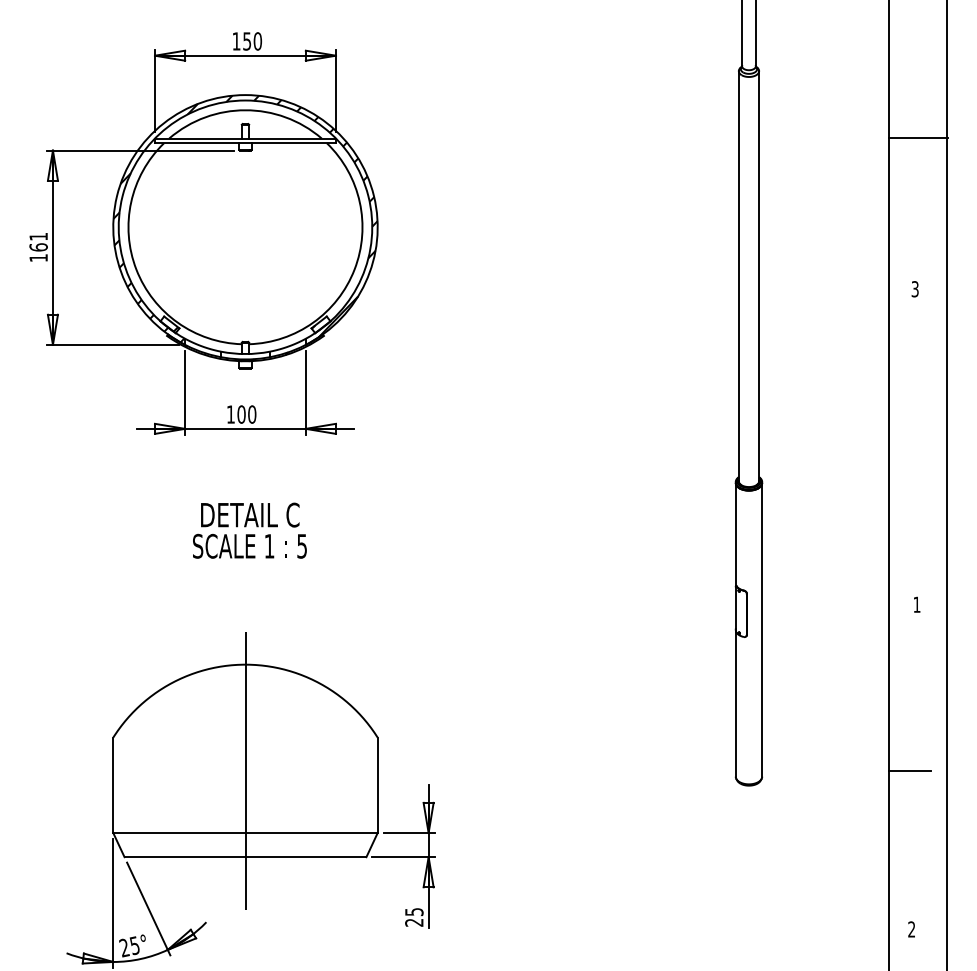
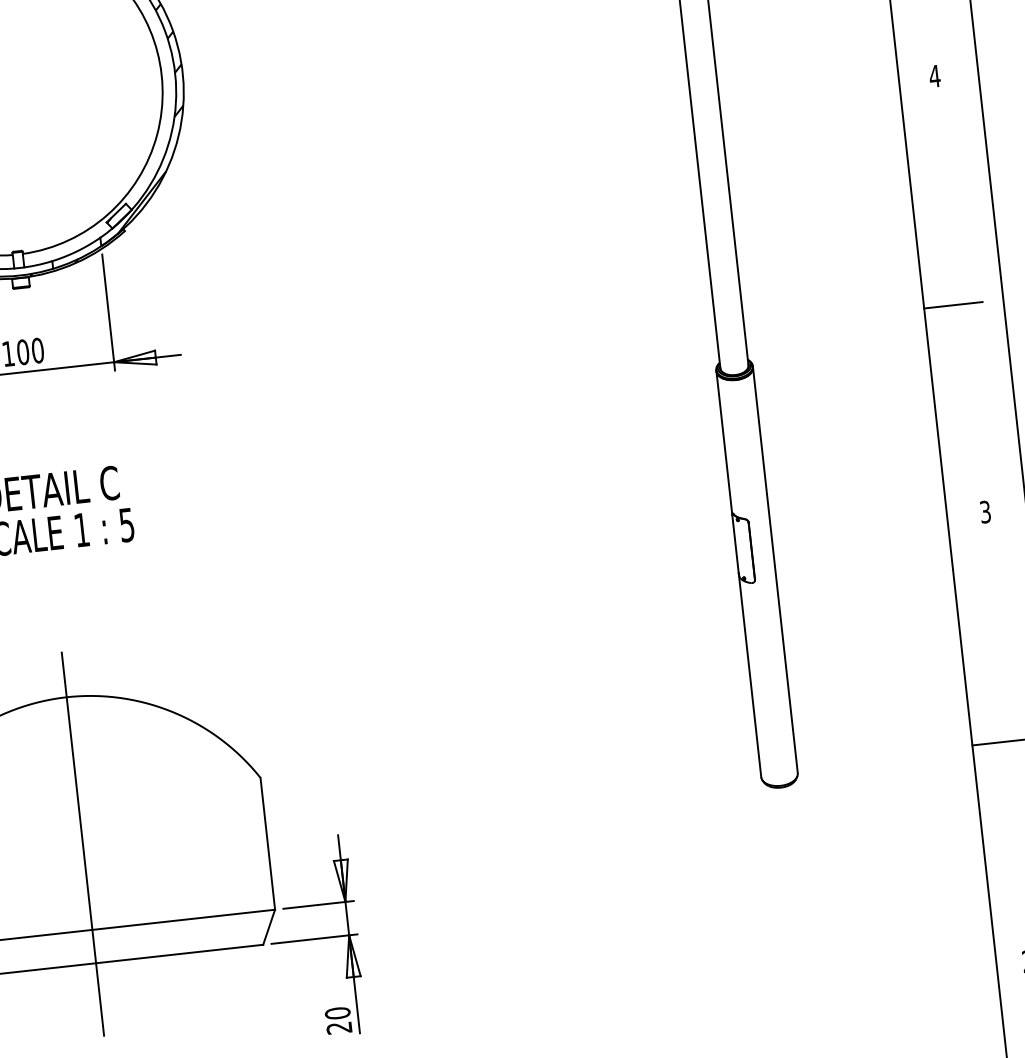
text: (915, 289) -> (935, 76), 3 -> 4
line: (910, 454) -> (953, 305), added
text: (916, 604) -> (984, 511), 1 -> 3
text: (414, 911) -> (337, 1012), 25 -> 20

